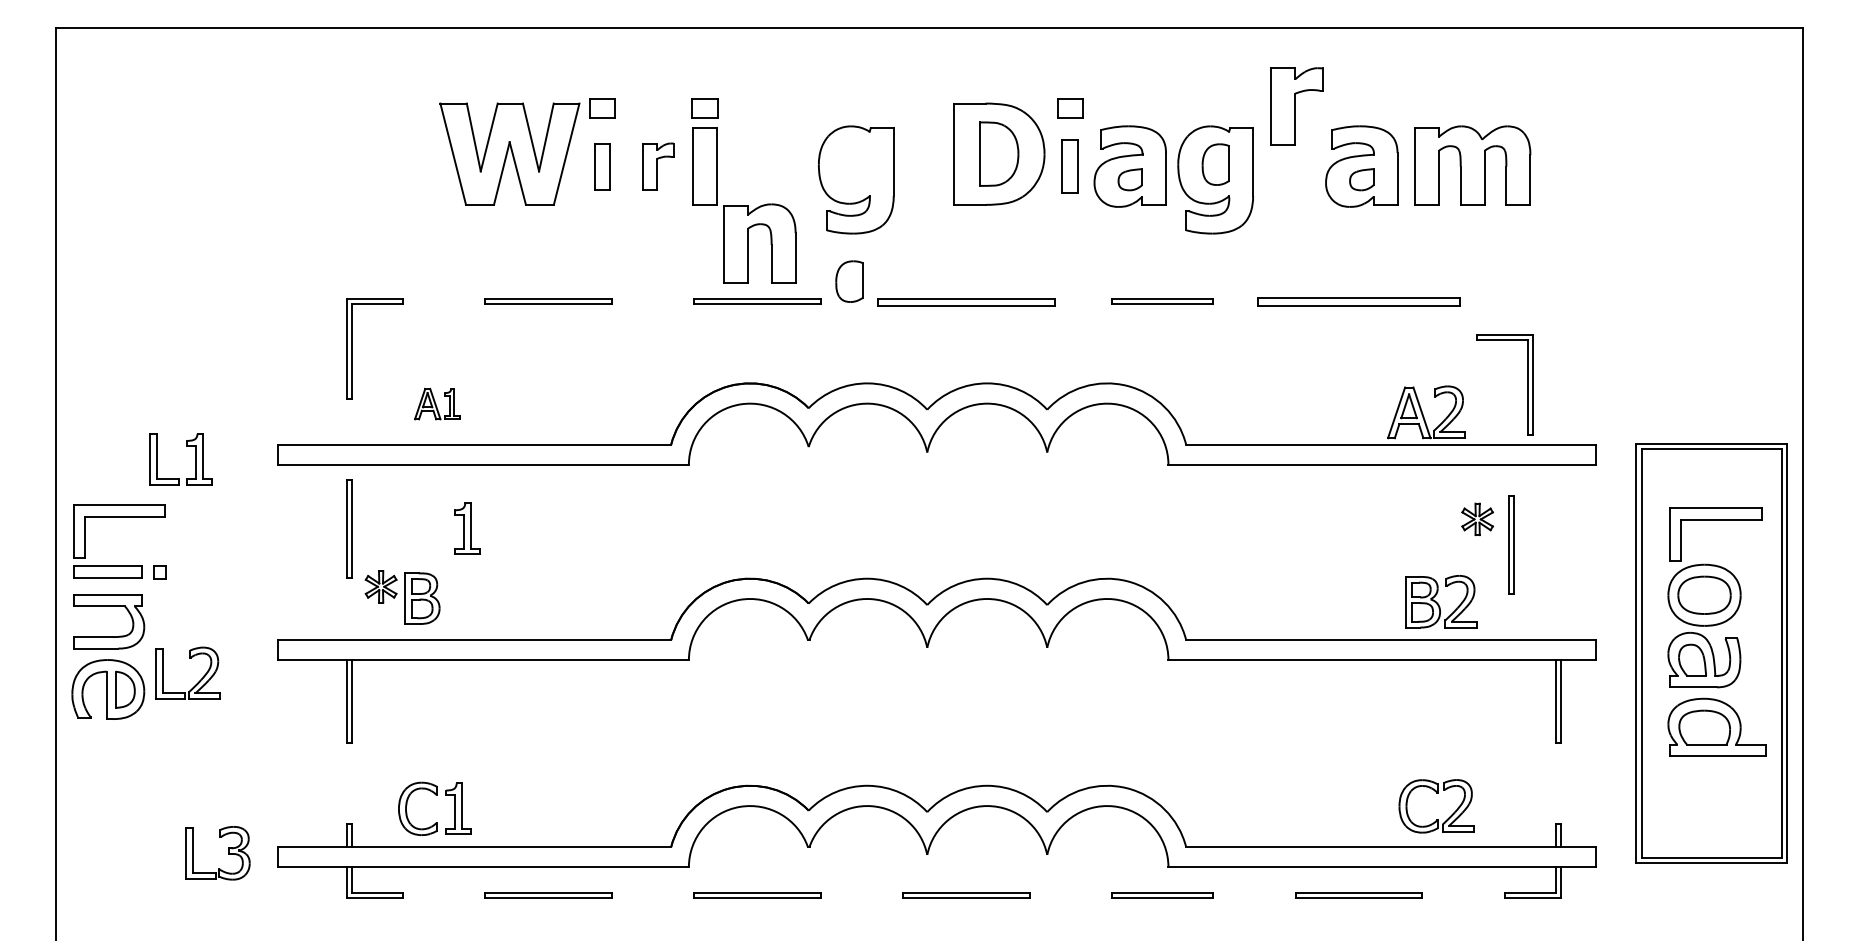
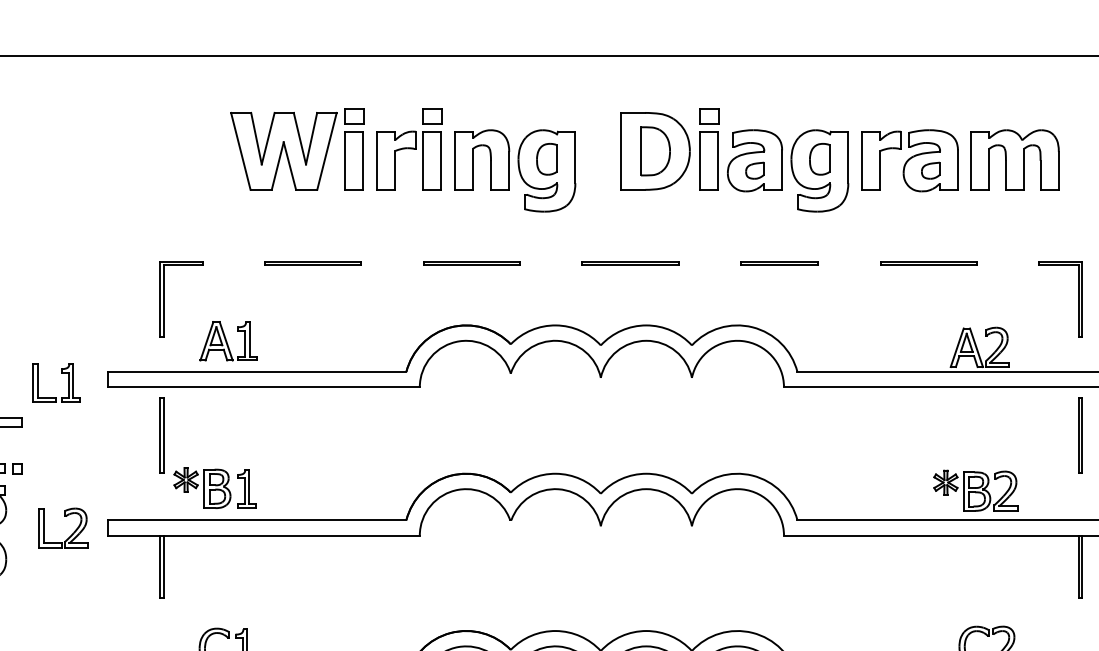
part: (1296, 106) -> (881, 160), moved
part: (602, 166) -> (354, 160), size x1.67
part: (658, 166) -> (396, 160), size x1.67
part: (1069, 166) -> (708, 160), size x1.43
part: (748, 243) -> (473, 159), moved
part: (849, 281) -> (547, 159), moved
part: (966, 301) -> (630, 263), size x0.71
part: (1358, 301) -> (928, 263), size x0.62
part: (1527, 384) -> (1077, 298), moved
part: (437, 403) -> (228, 340), size x1.67
part: (186, 446) -> (61, 373), moved
part: (1477, 518) -> (945, 481), moved
part: (467, 528) -> (247, 488), moved
part: (1511, 544) -> (1080, 435), moved
part: (189, 658) -> (64, 516), moved

